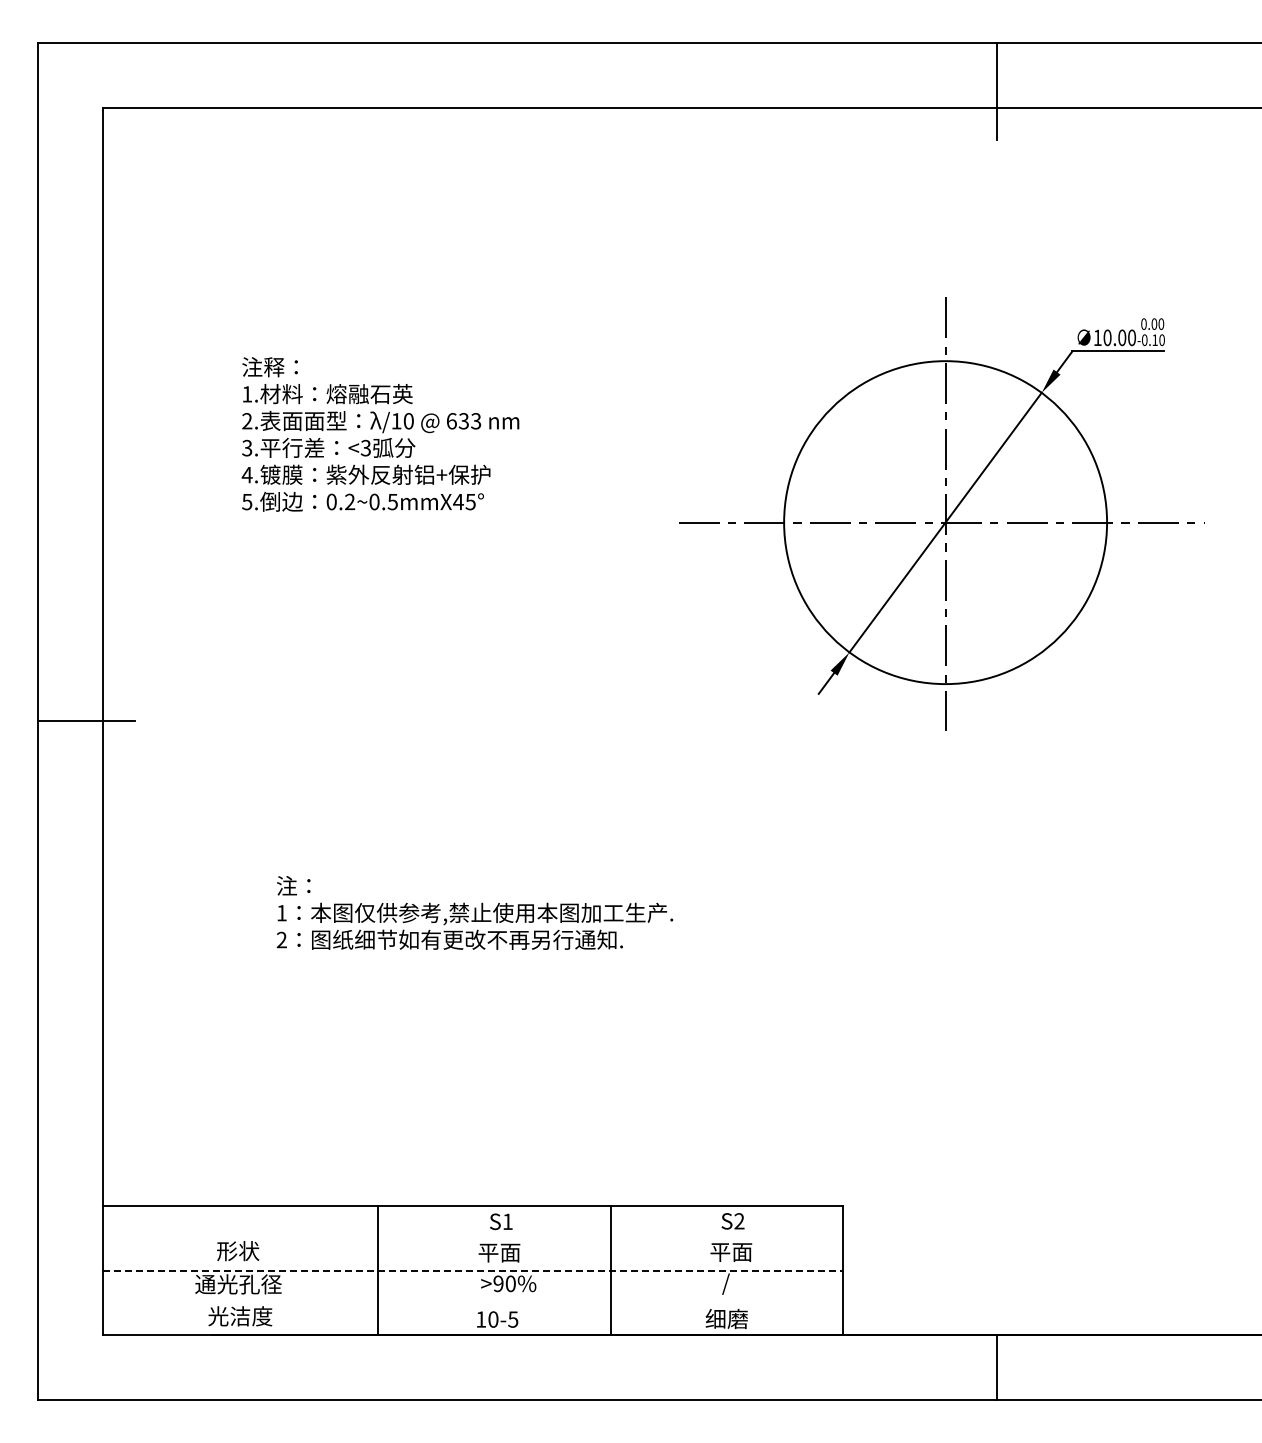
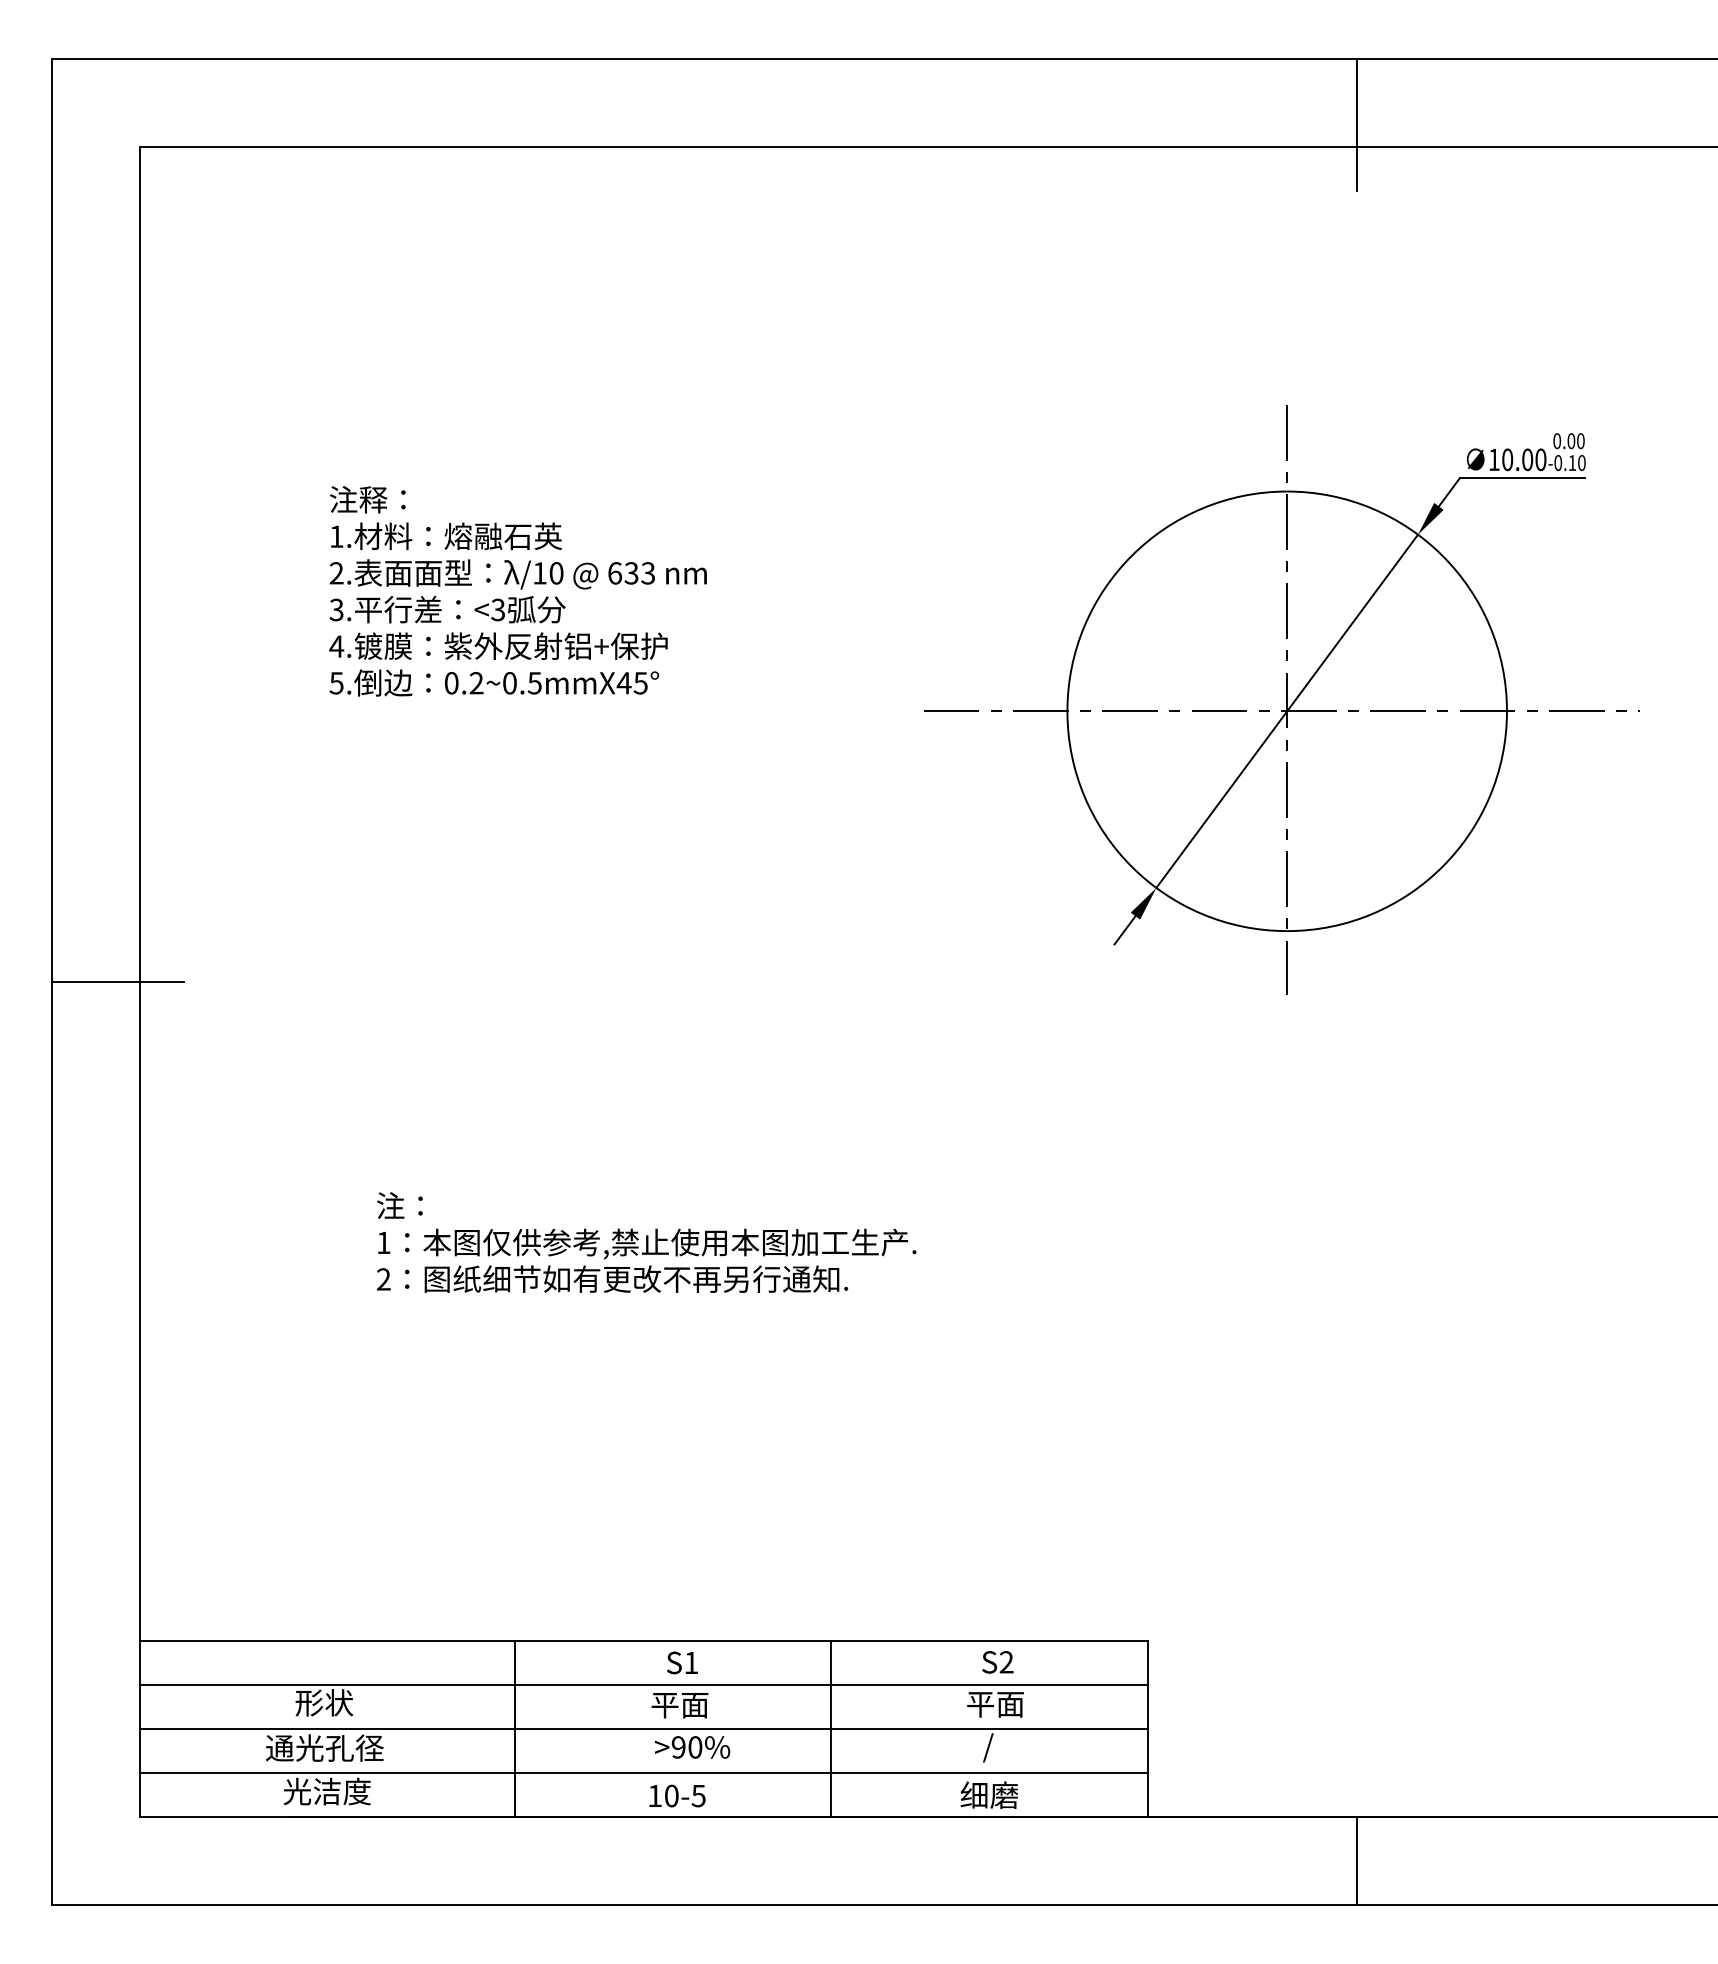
line: (472, 1238) -> (643, 1685), added
line: (473, 1270) -> (644, 1729), dashed -> solid
line: (472, 1302) -> (643, 1772), added

